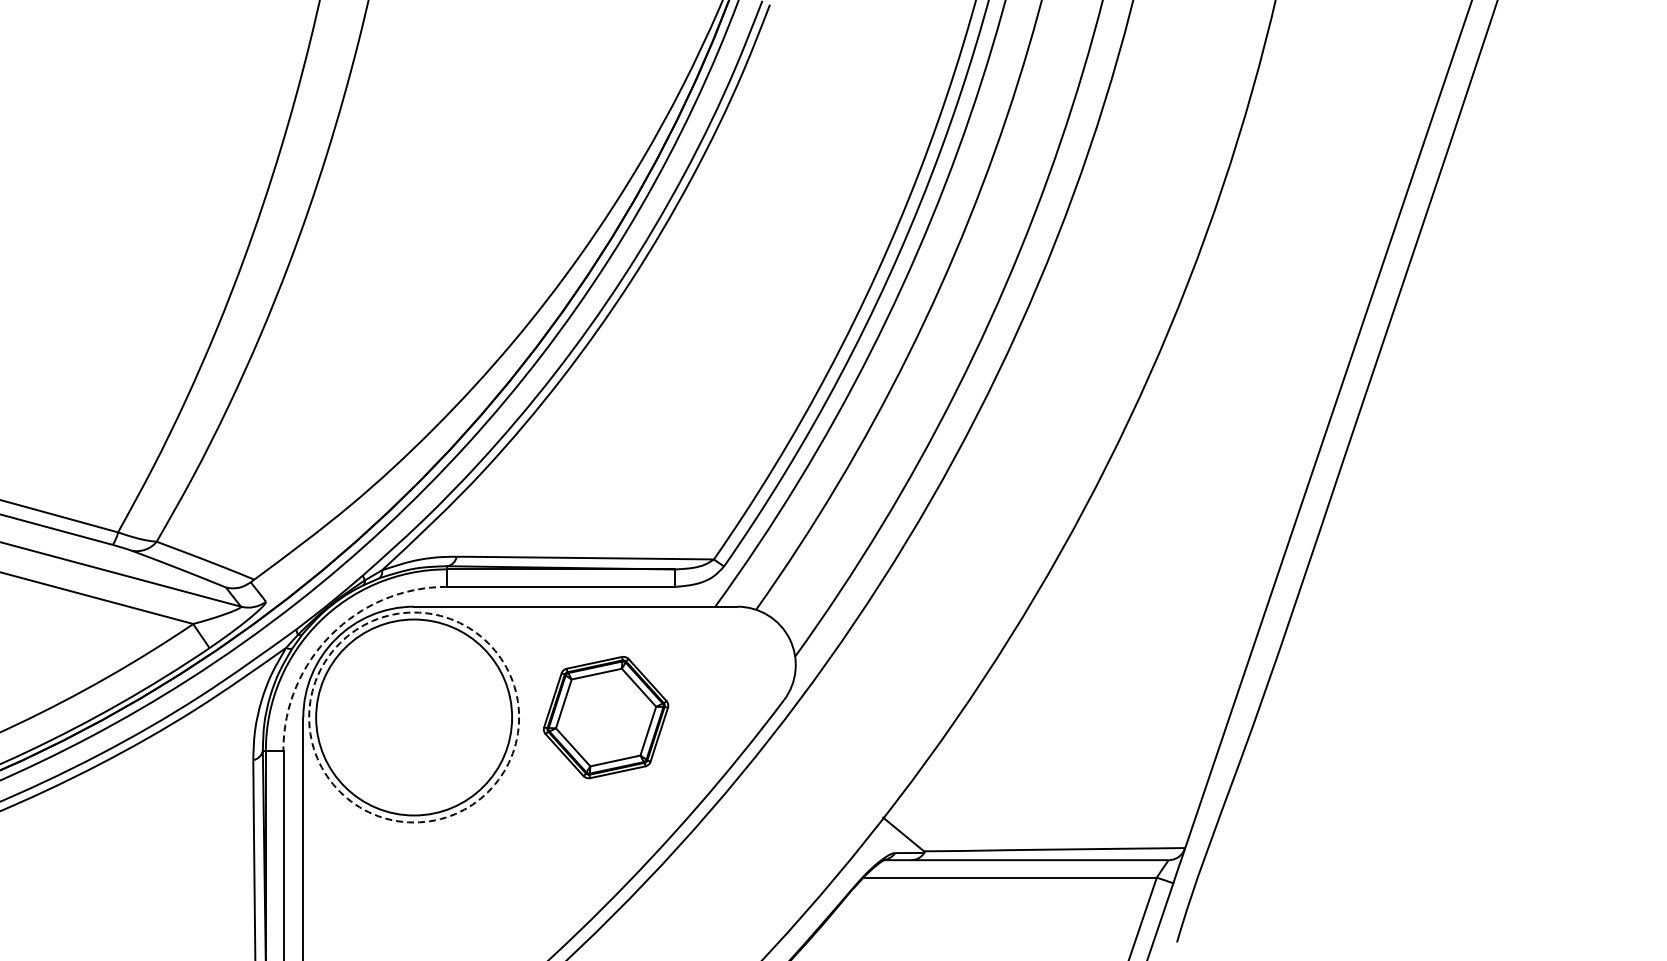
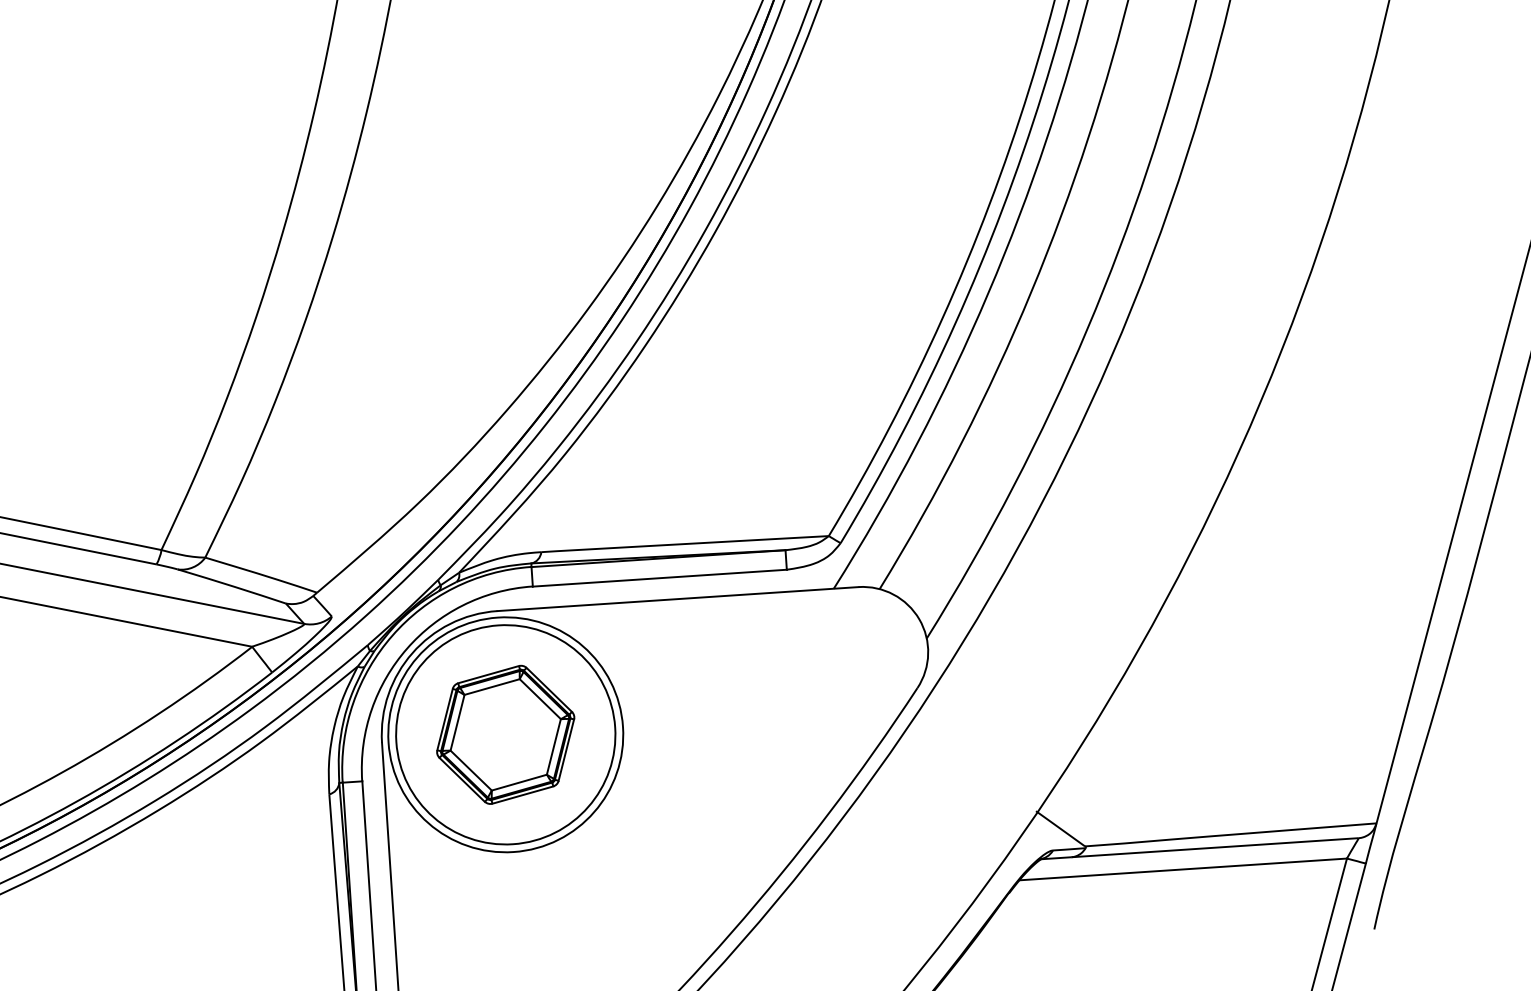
arc: (331, 634) -> (407, 648), dashed -> solid
circle: (414, 717) -> (506, 734), dashed -> solid
part: (606, 717) -> (506, 734), moved

